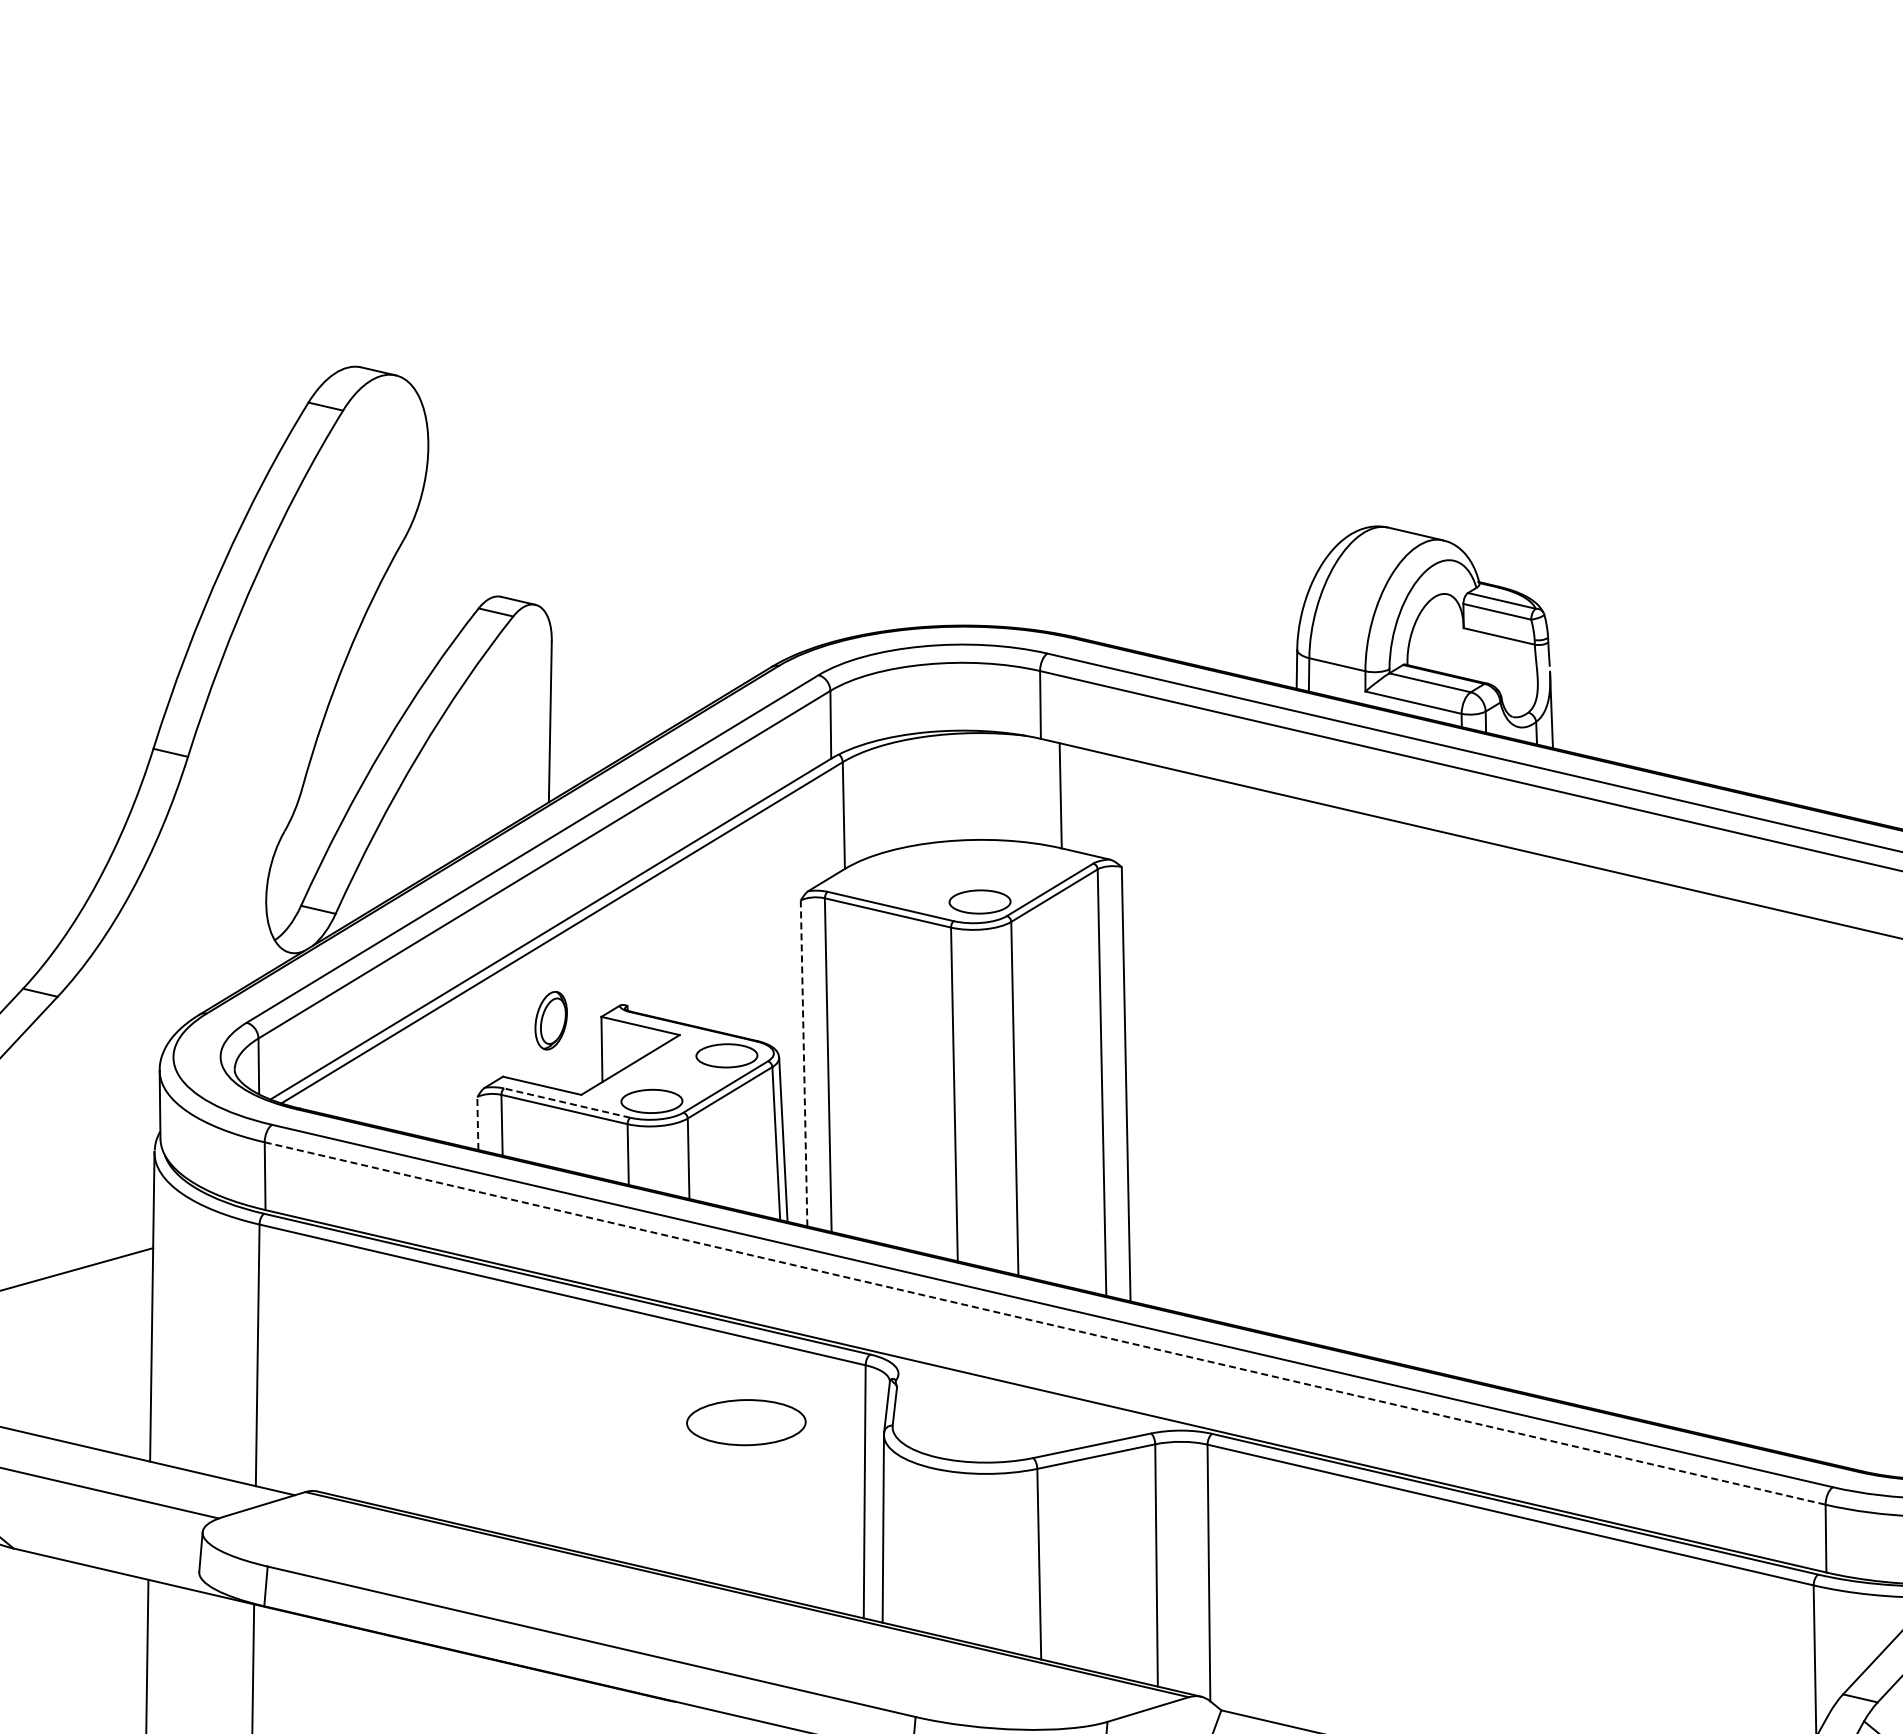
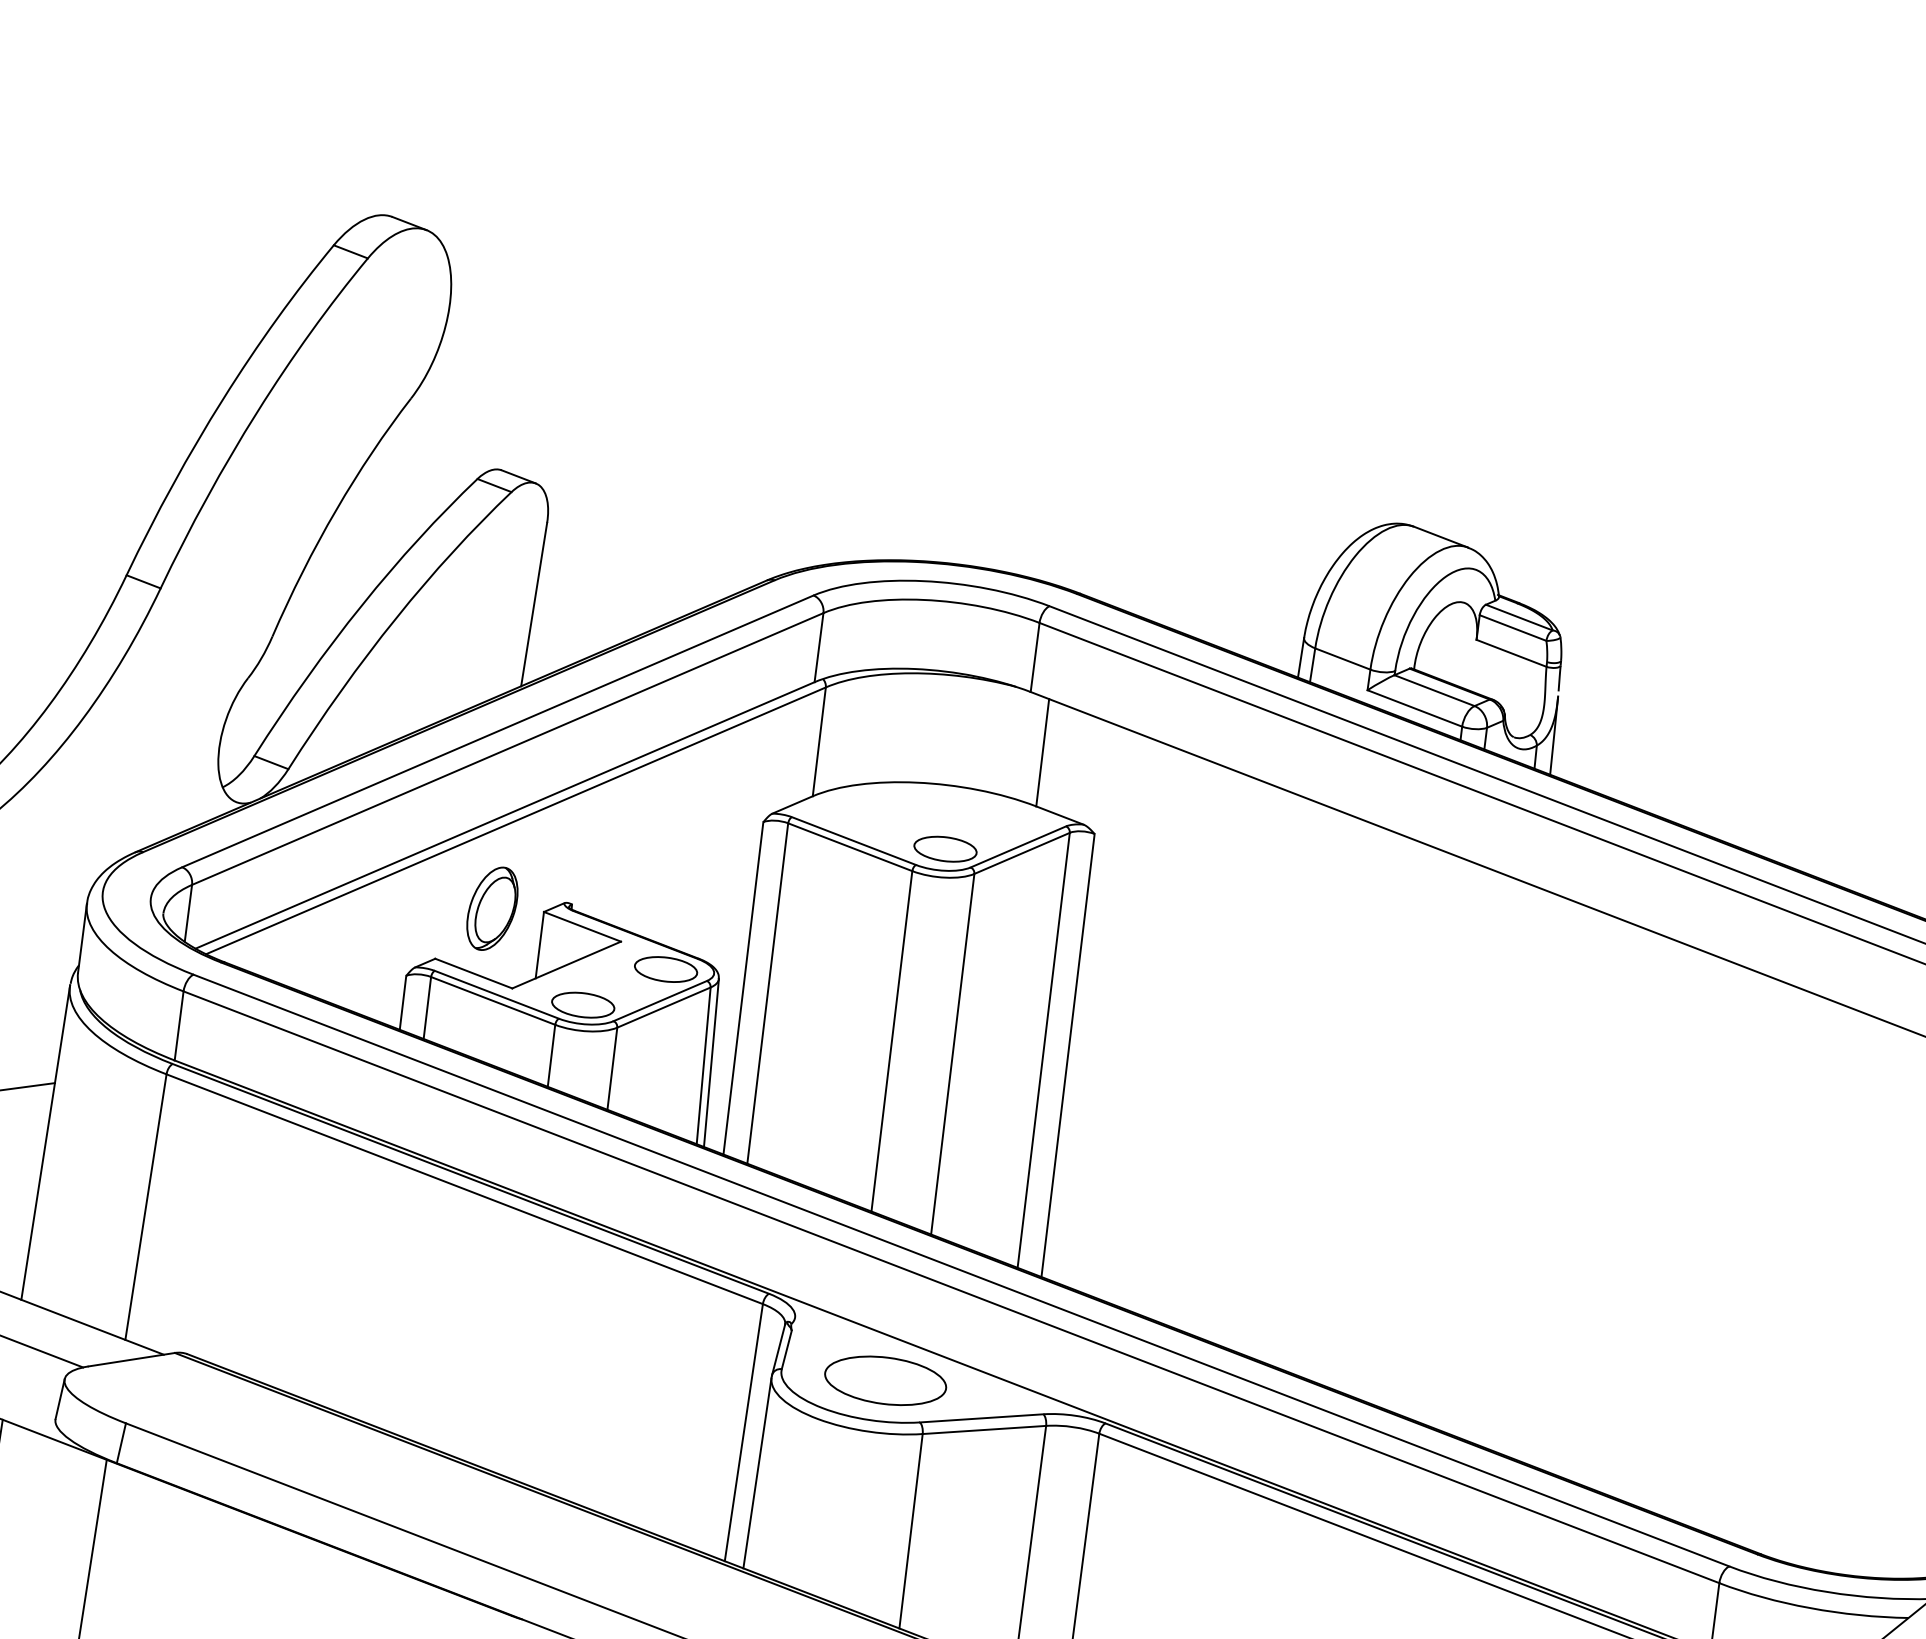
part: (550, 1020) -> (491, 908), size x1.43
line: (804, 1063) -> (743, 988), dashed -> solid
line: (567, 1103) -> (497, 995), dashed -> solid
line: (477, 1123) -> (402, 1002), dashed -> solid
line: (1045, 1323) -> (951, 1287), dashed -> solid
part: (746, 1422) -> (885, 1380), moved

